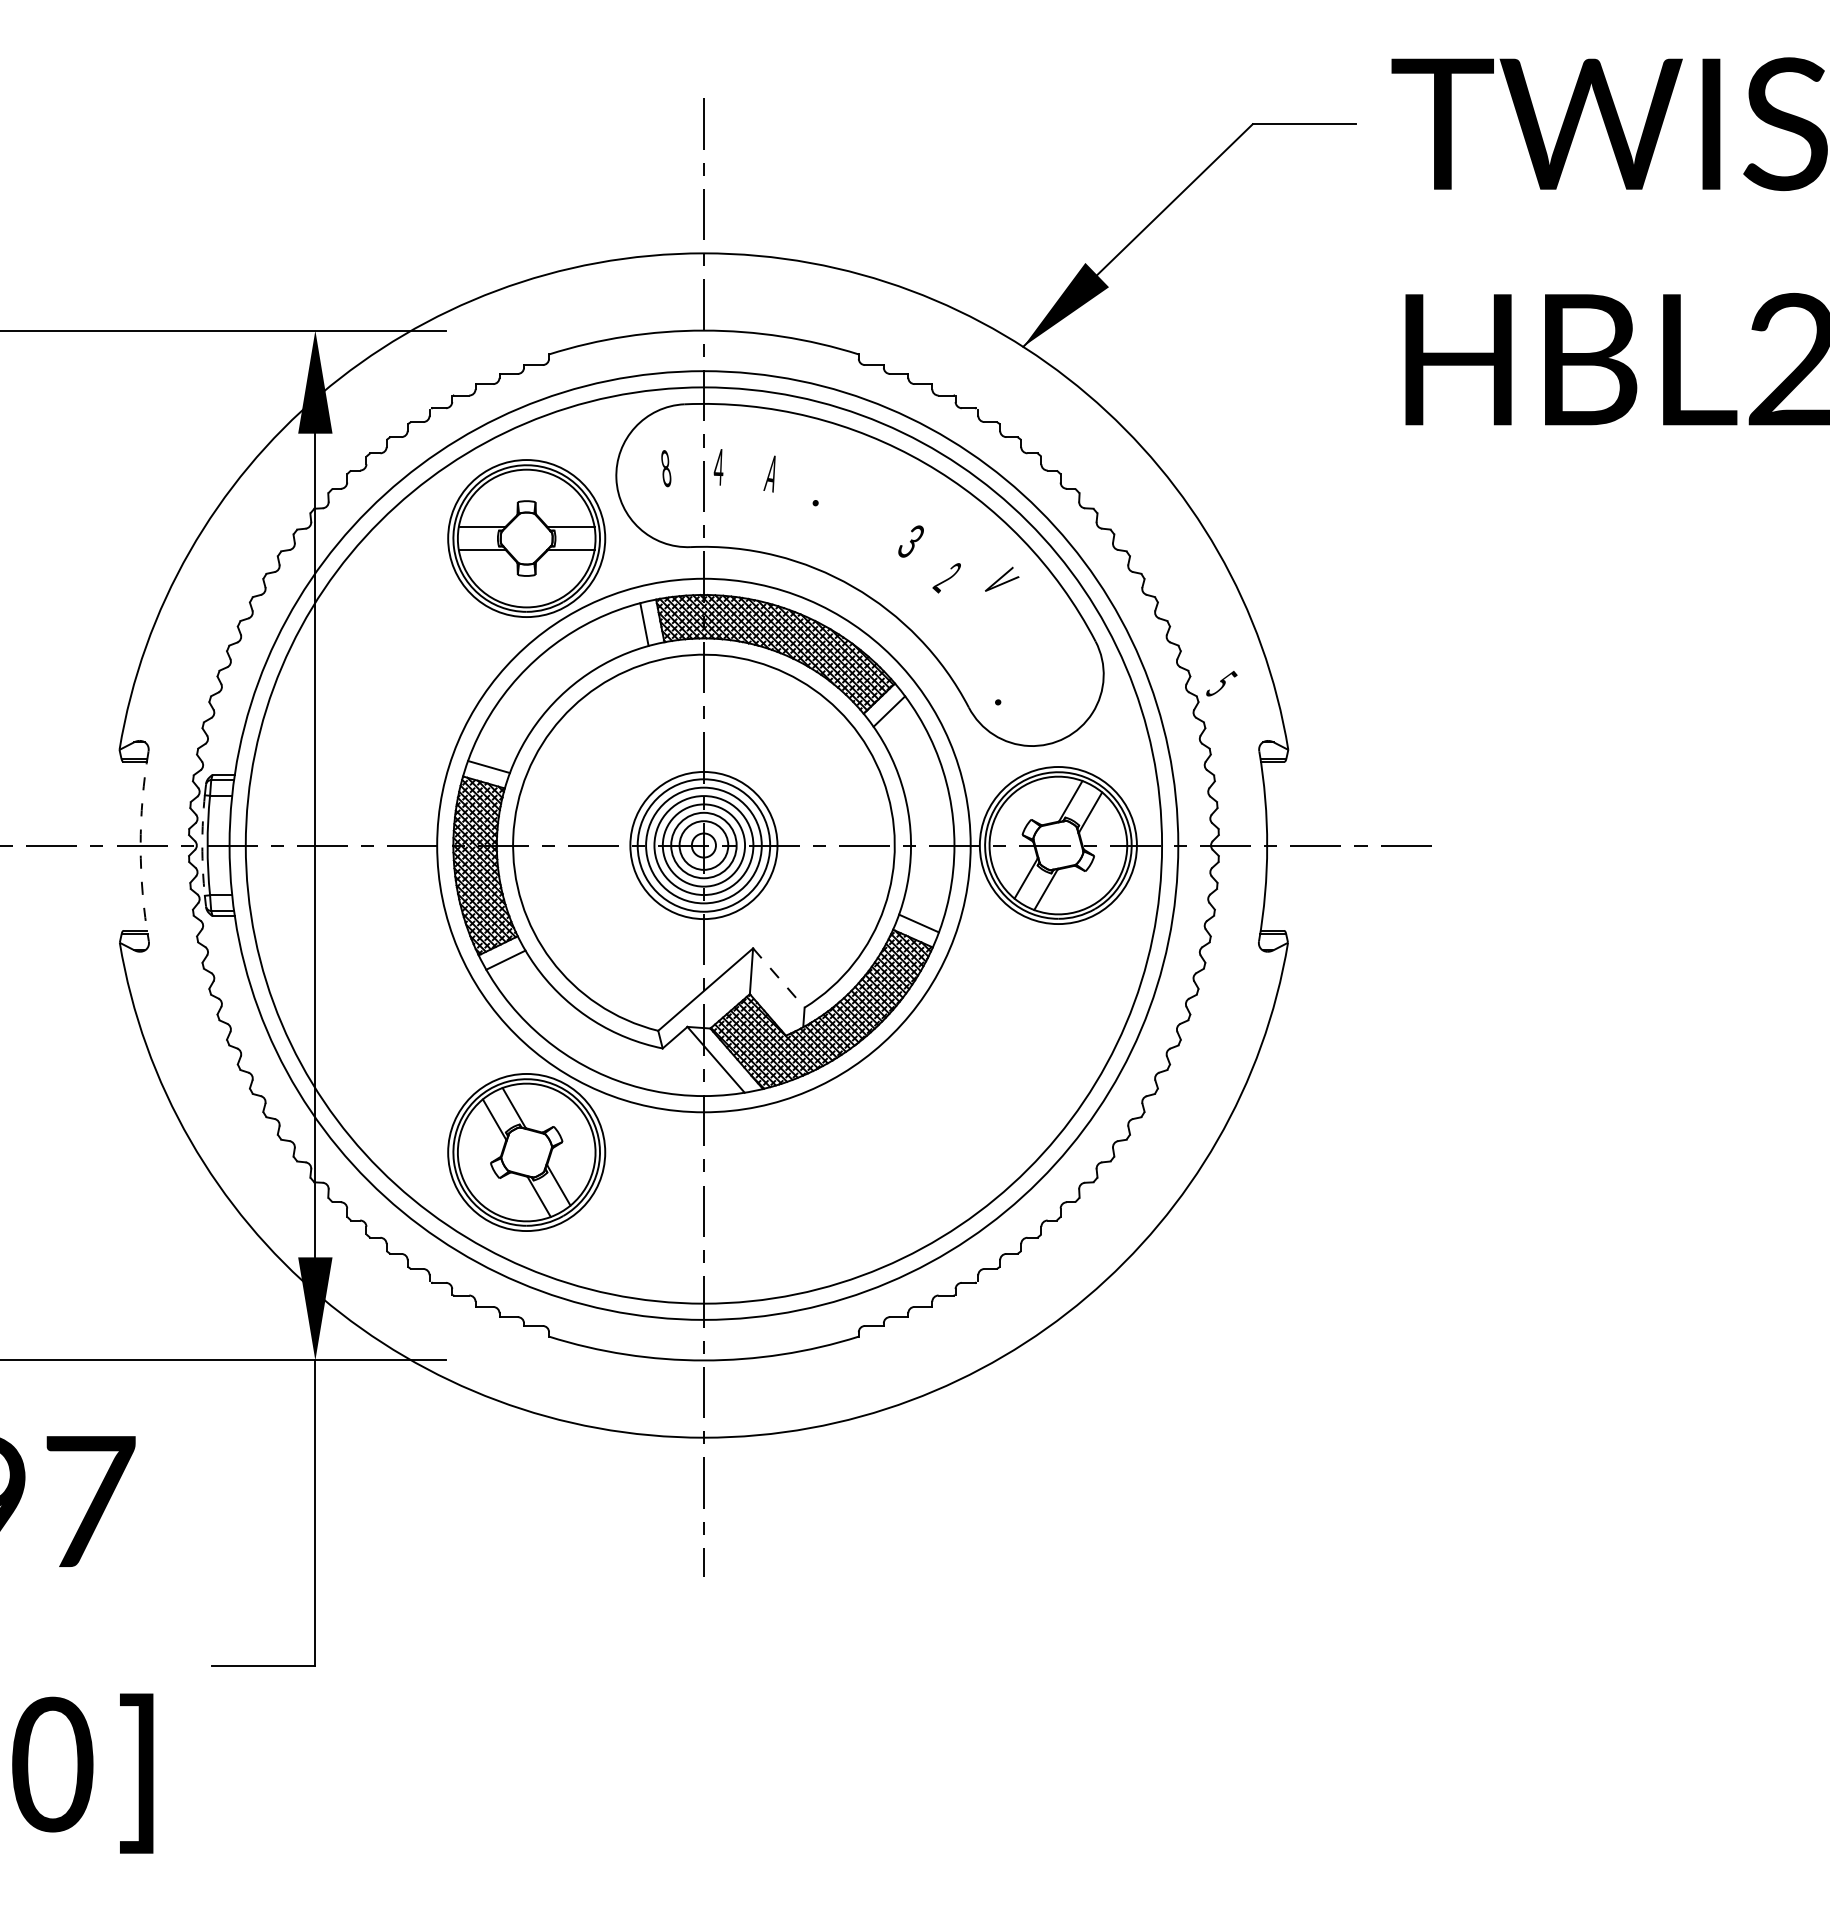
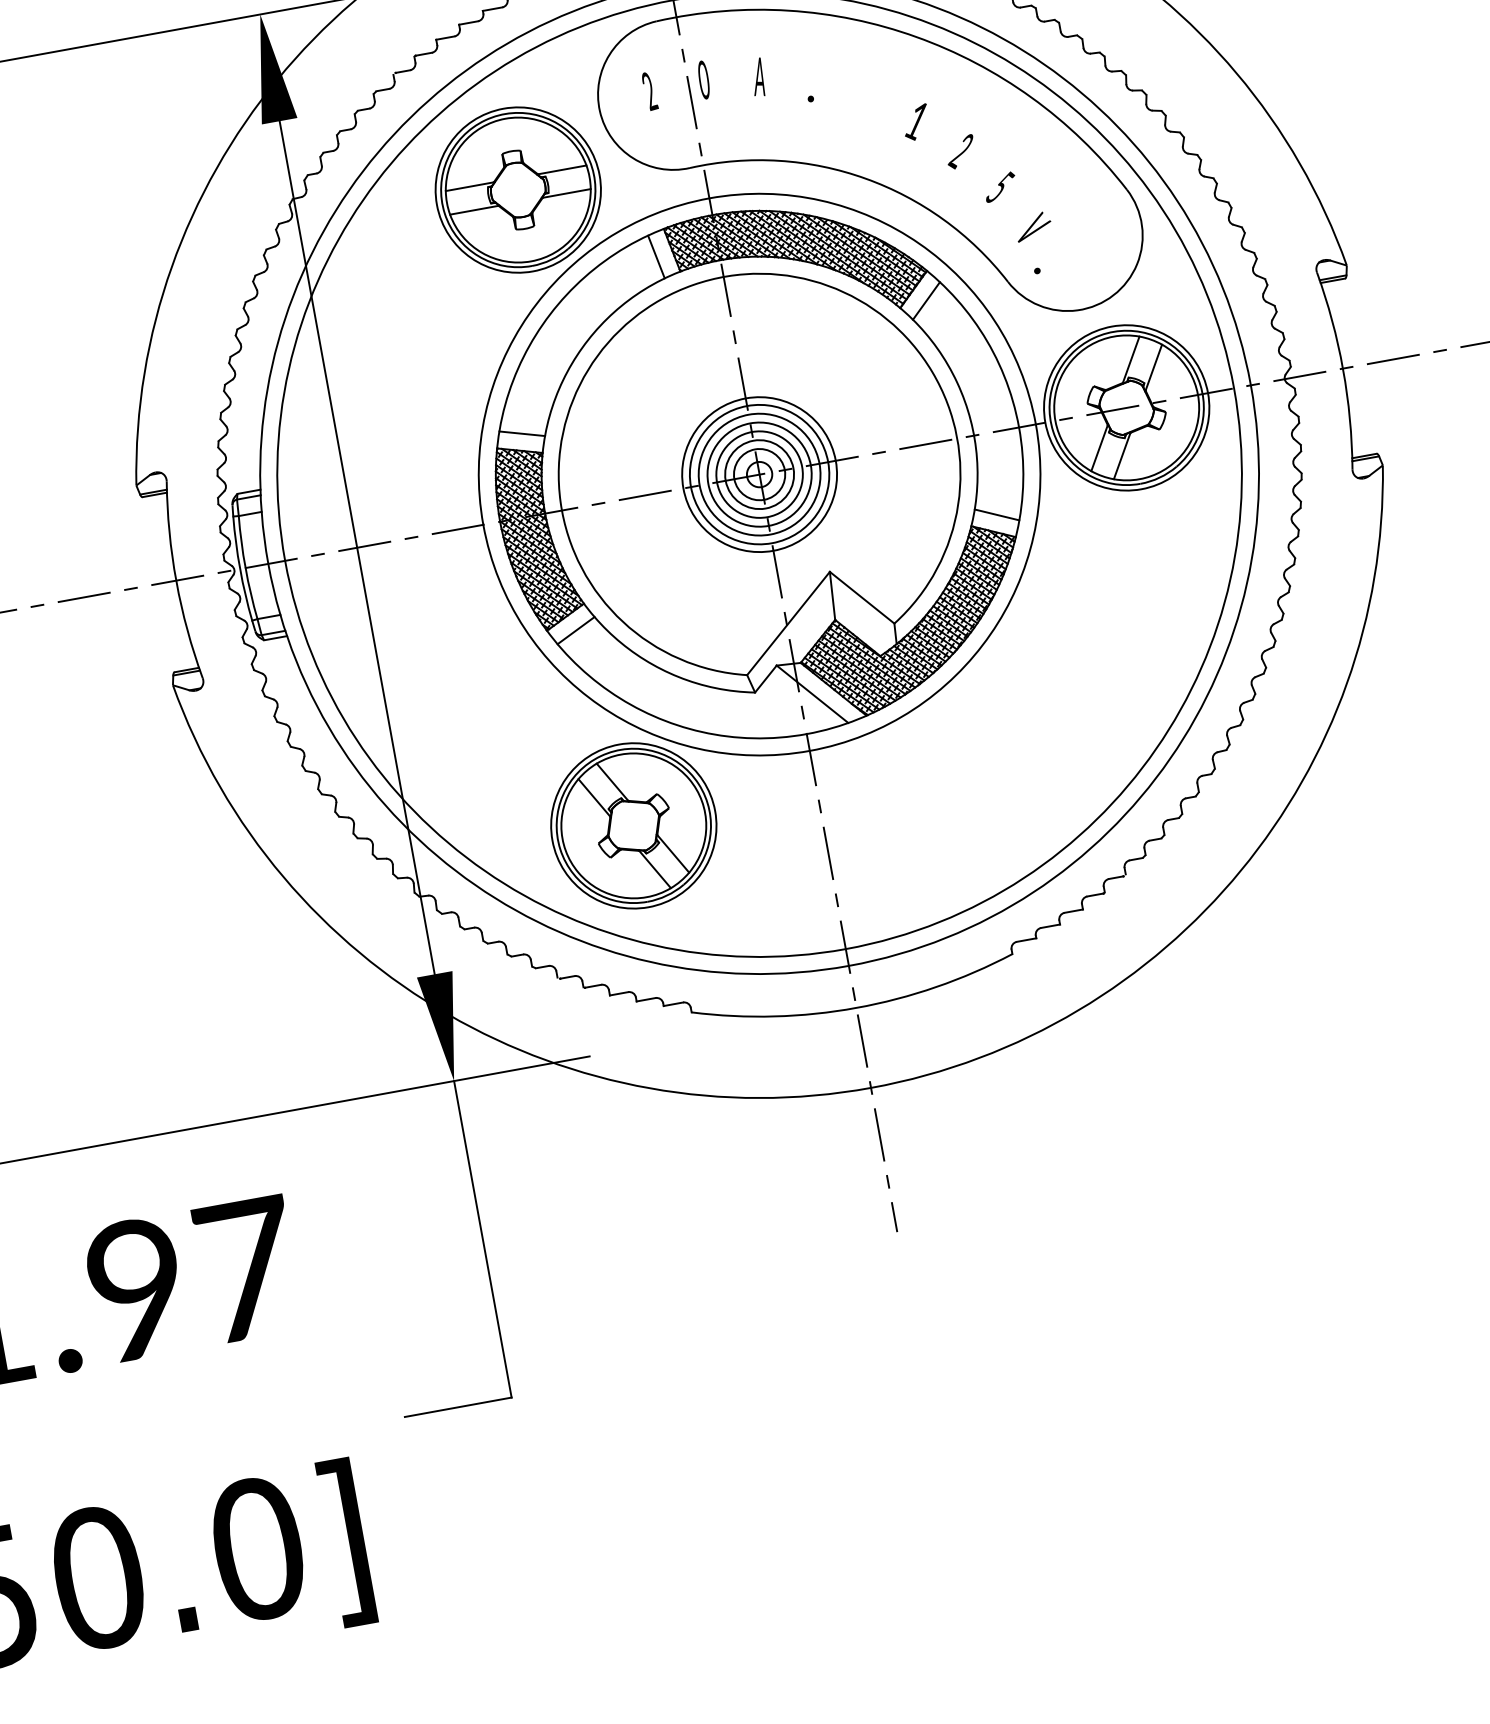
text: (718, 466) -> (703, 79), 4 -> 0
text: (666, 470) -> (650, 93), 8 -> 2
text: (910, 542) -> (916, 121), 3 -> 1
text: (1002, 578) -> (1033, 225), moved
text: (1221, 683) -> (1000, 186), moved
arc: (202, 845) -> (240, 568), dashed -> solid
arc: (140, 846) -> (176, 581), dashed -> solid
line: (779, 978) -> (862, 598), dashed -> solid

